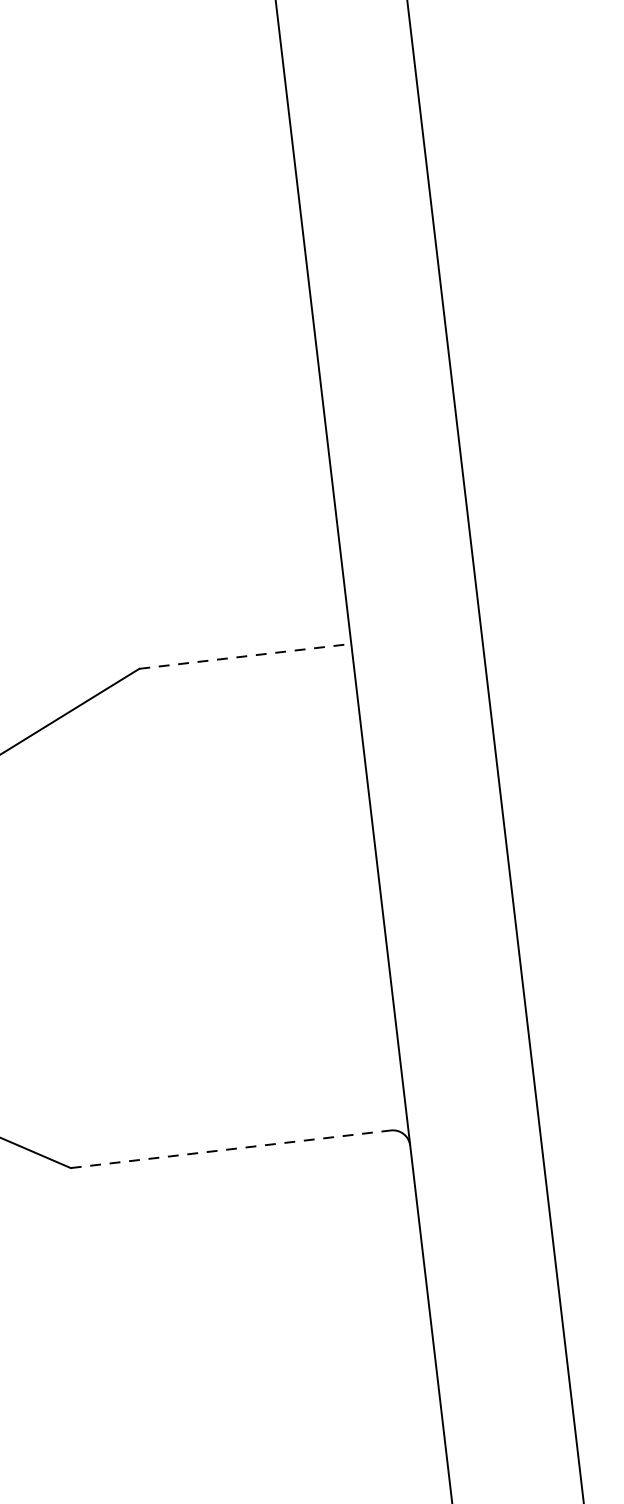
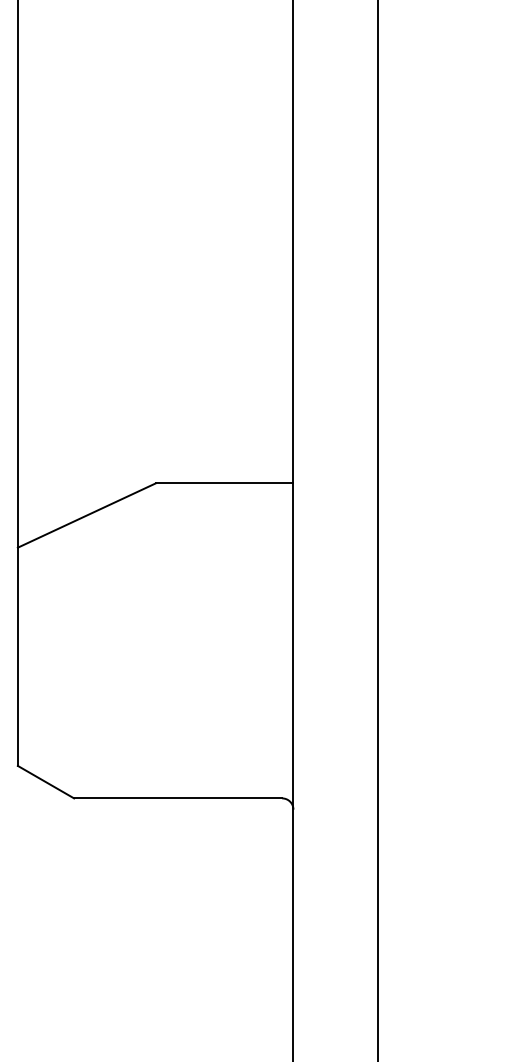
line: (245, 656) -> (224, 483), dashed -> solid
line: (231, 1149) -> (178, 798), dashed -> solid

